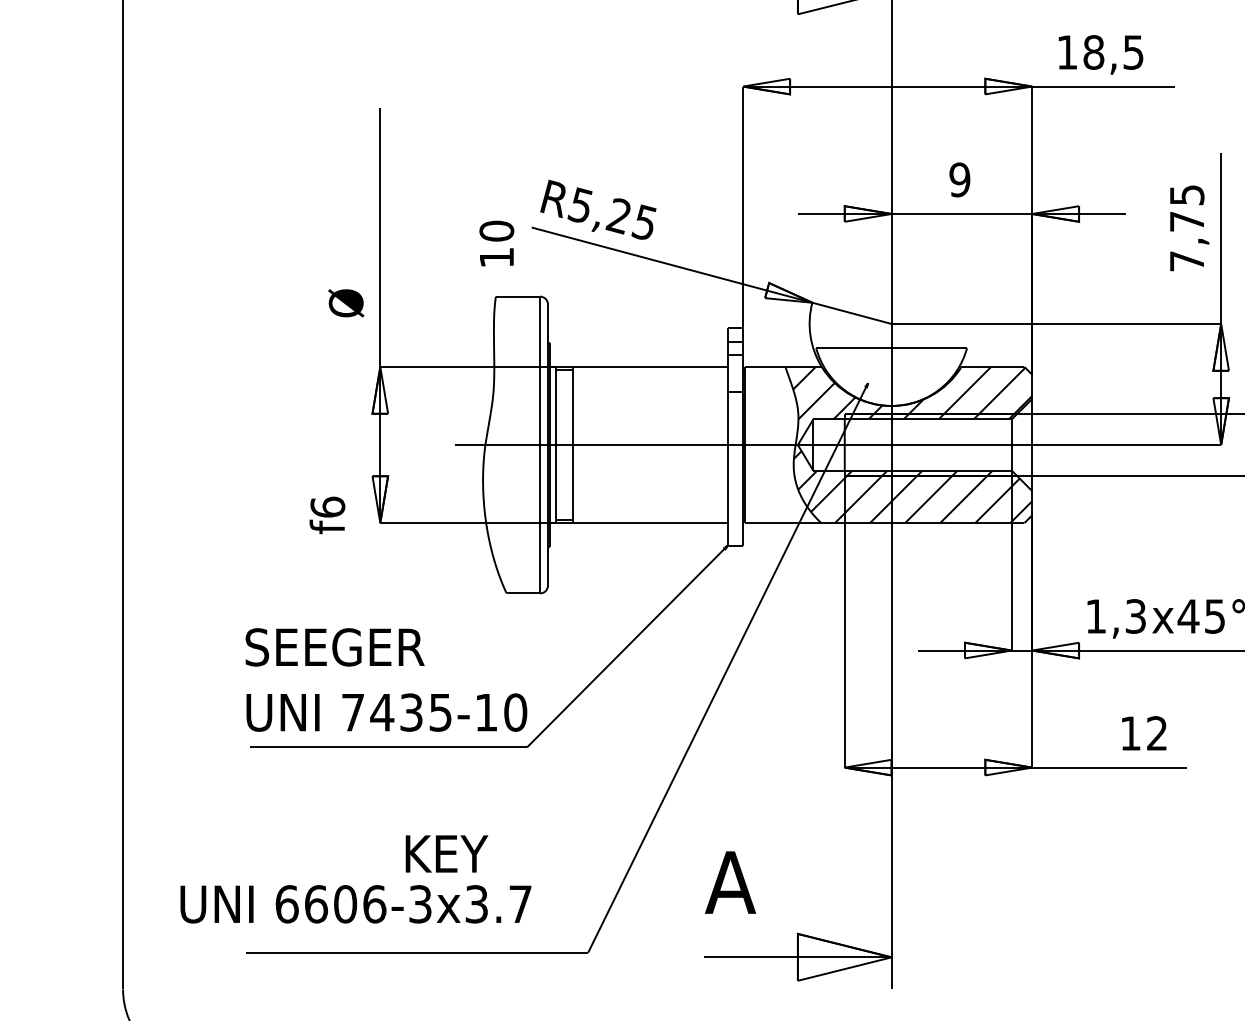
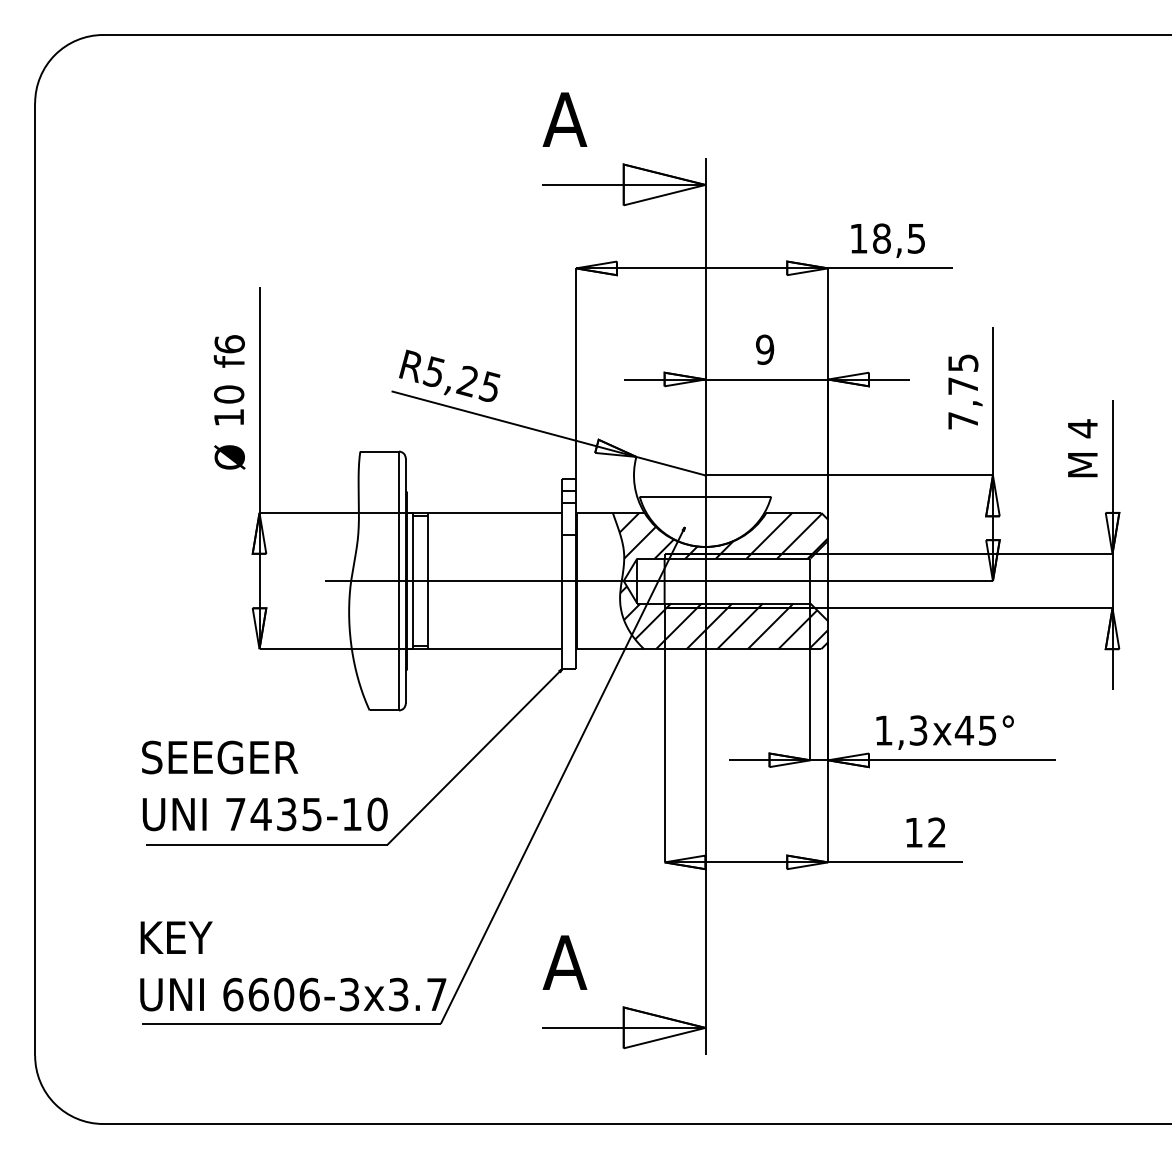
text: (497, 243) -> (229, 405), moved
text: (326, 515) -> (228, 351), moved
text: (446, 853) -> (176, 937), moved
text: (356, 904) -> (293, 994), moved

